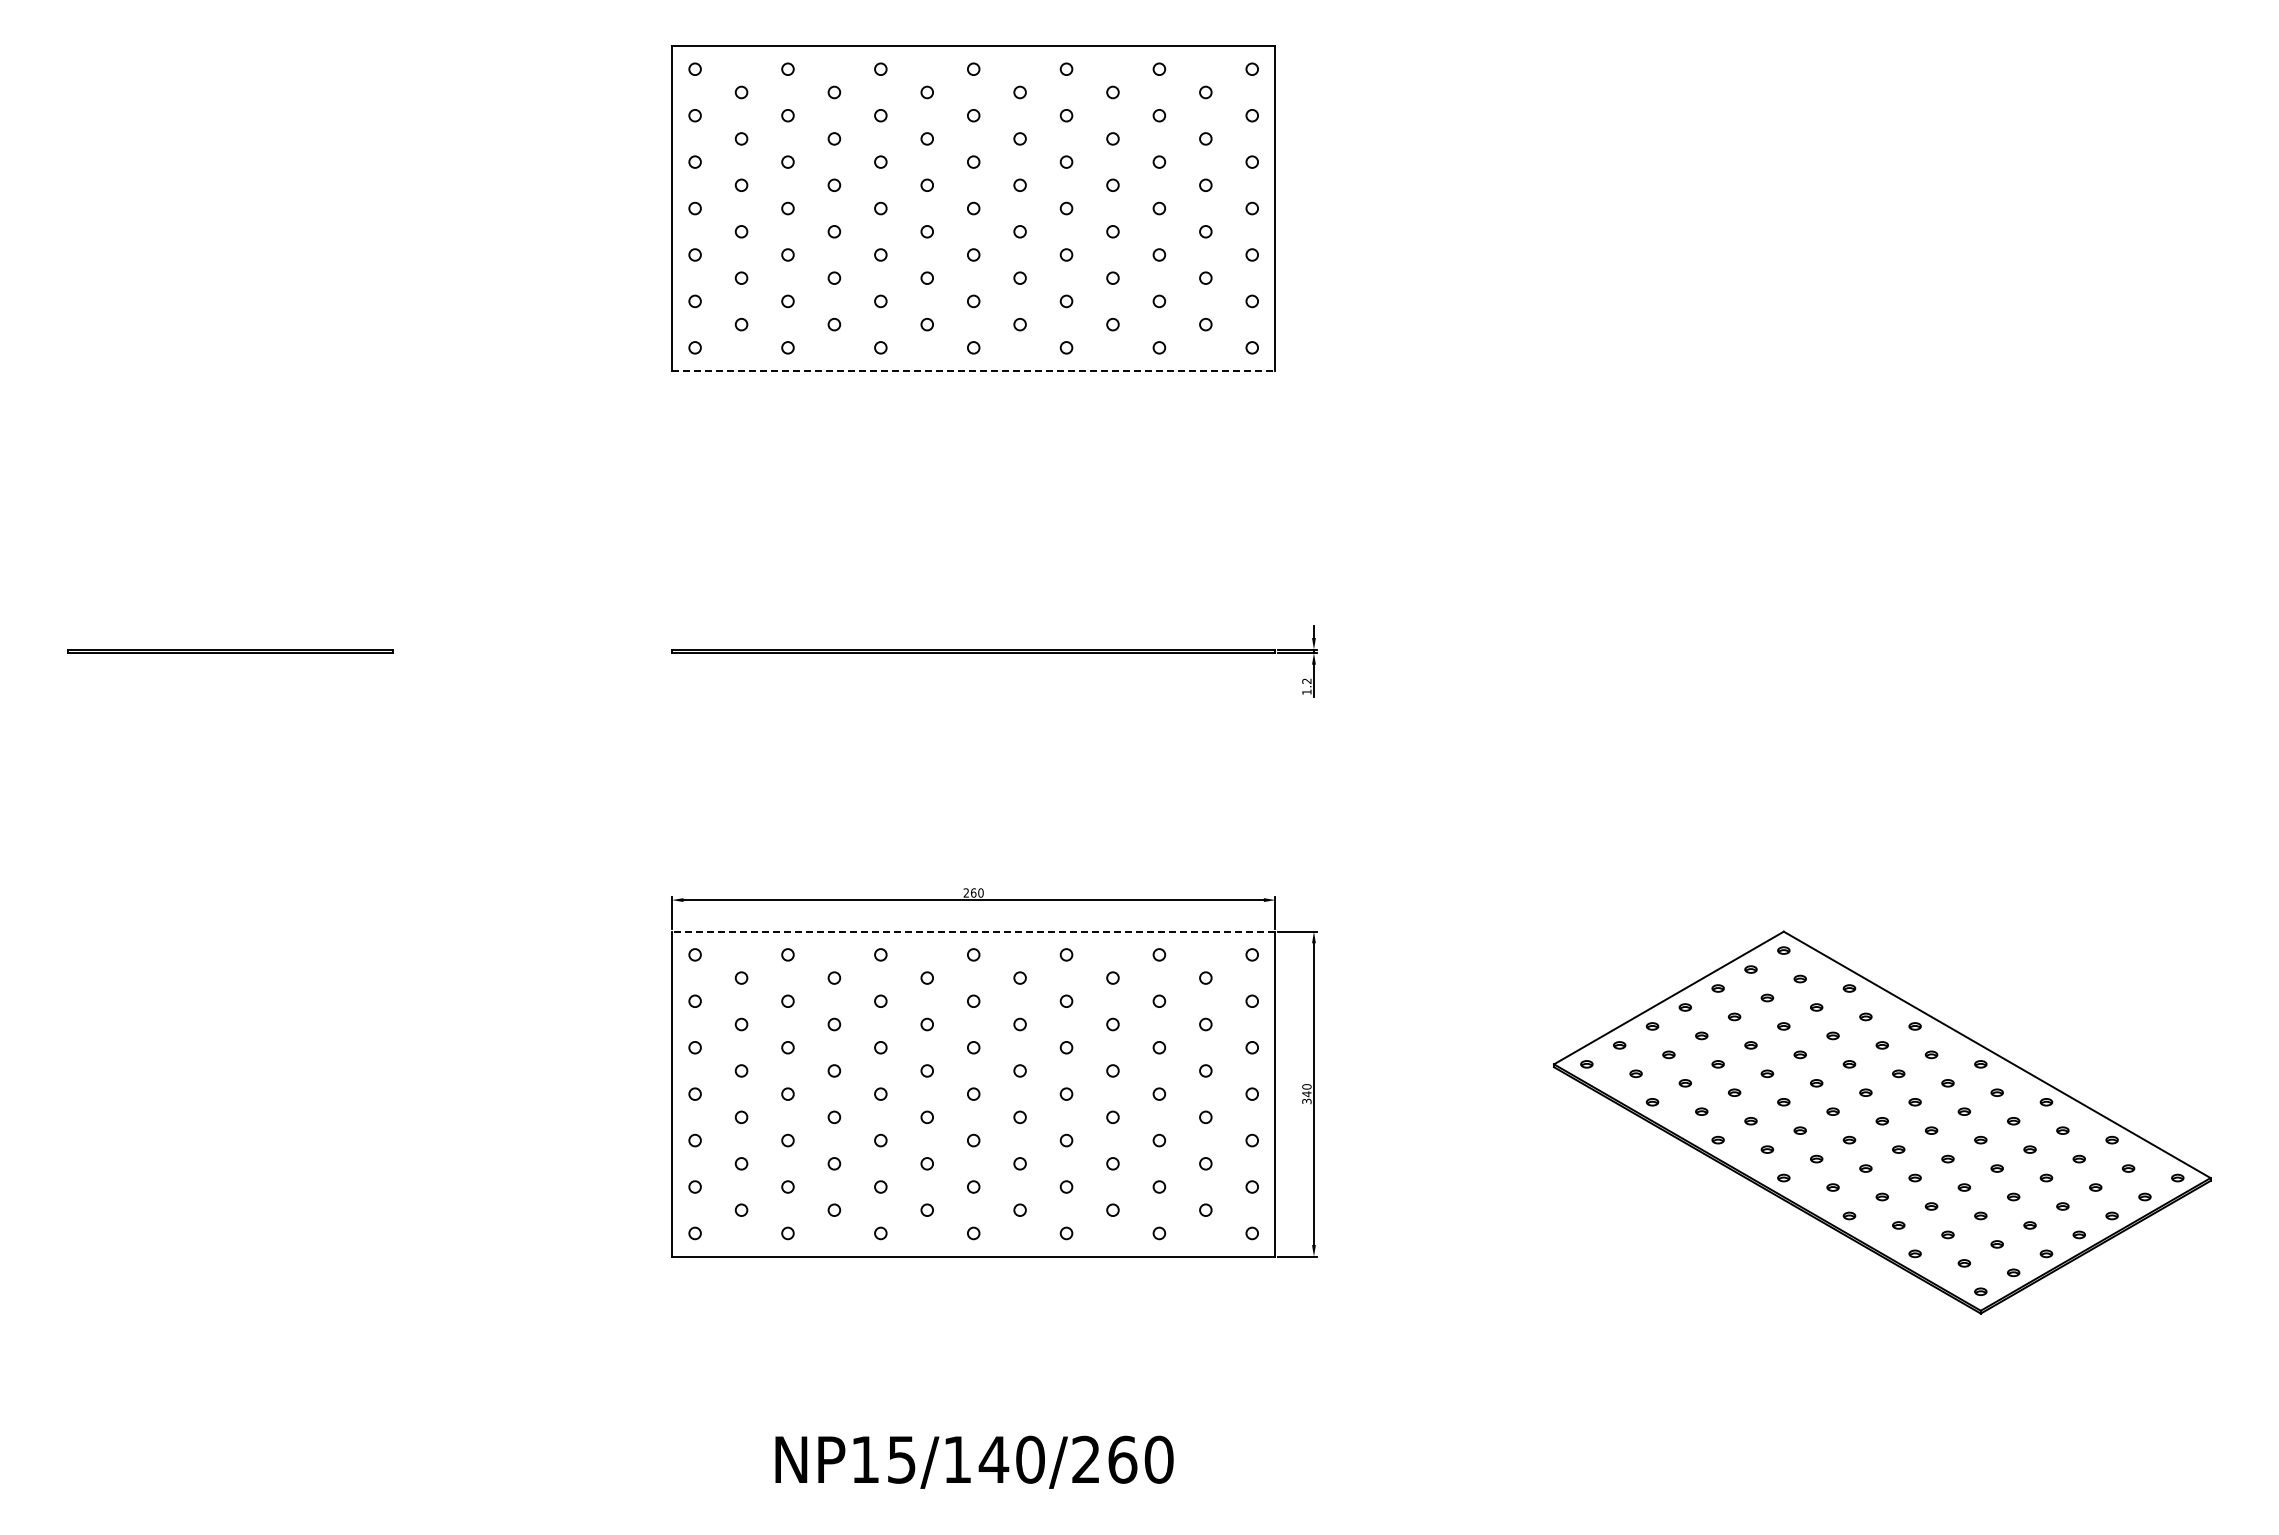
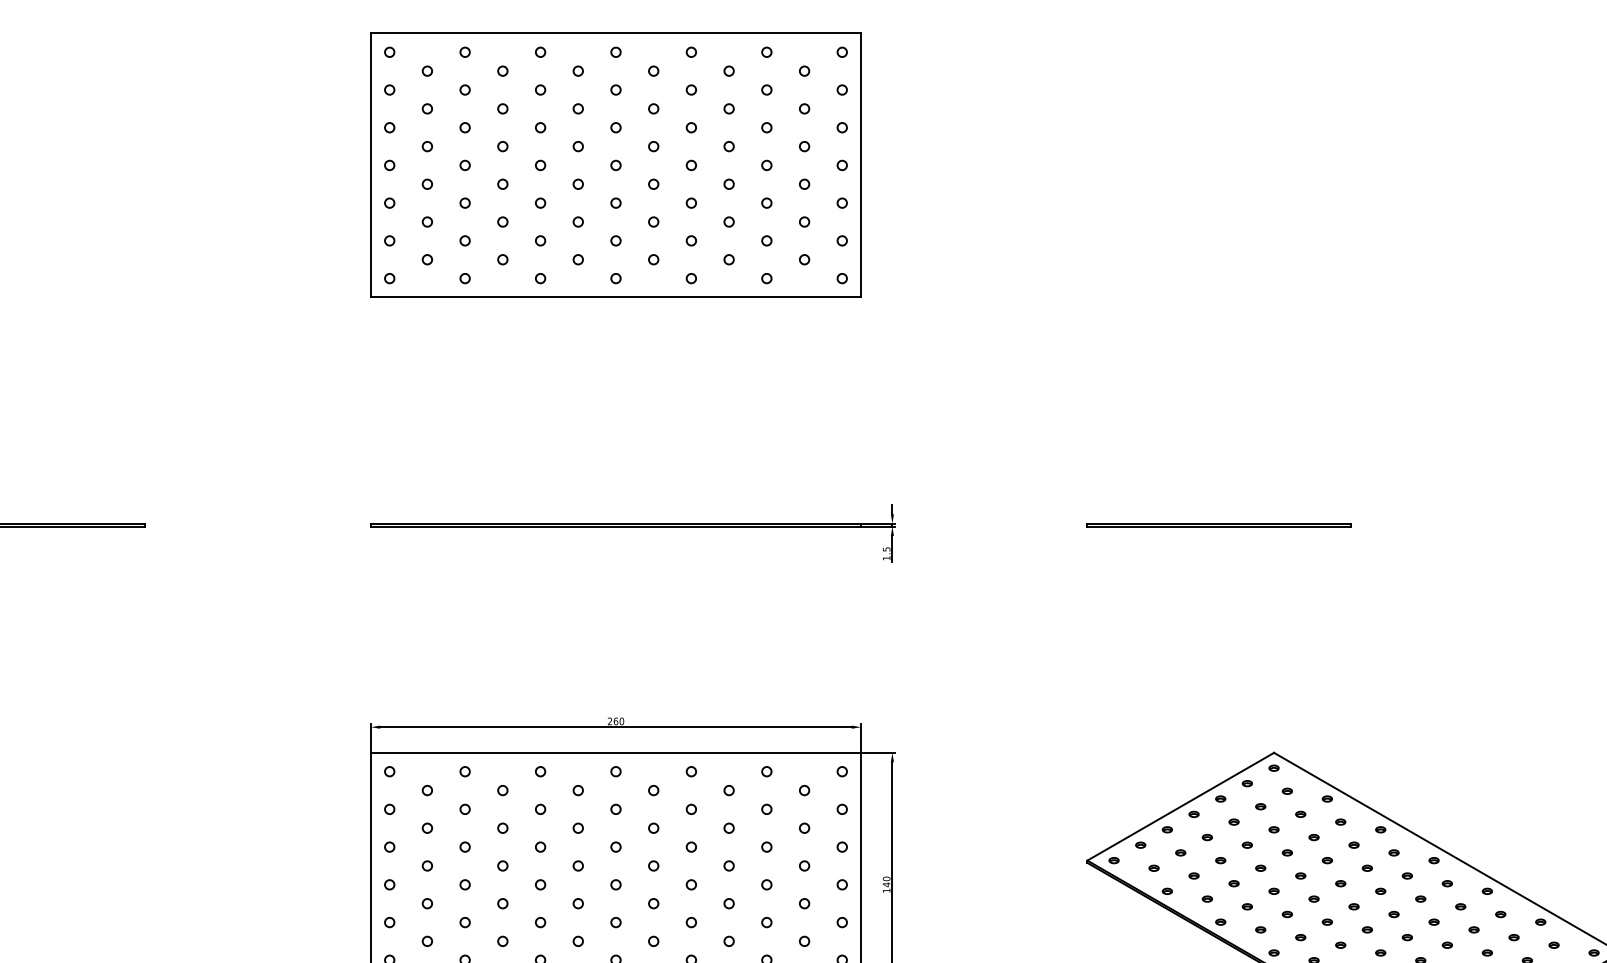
line: (973, 371) -> (615, 297), dashed -> solid
line: (1716, 650) -> (1219, 524), added
text: (1306, 680) -> (886, 548), 1.2 -> 1.5
line: (973, 931) -> (615, 752), dashed -> solid
text: (1306, 1101) -> (886, 890), 340 -> 140

